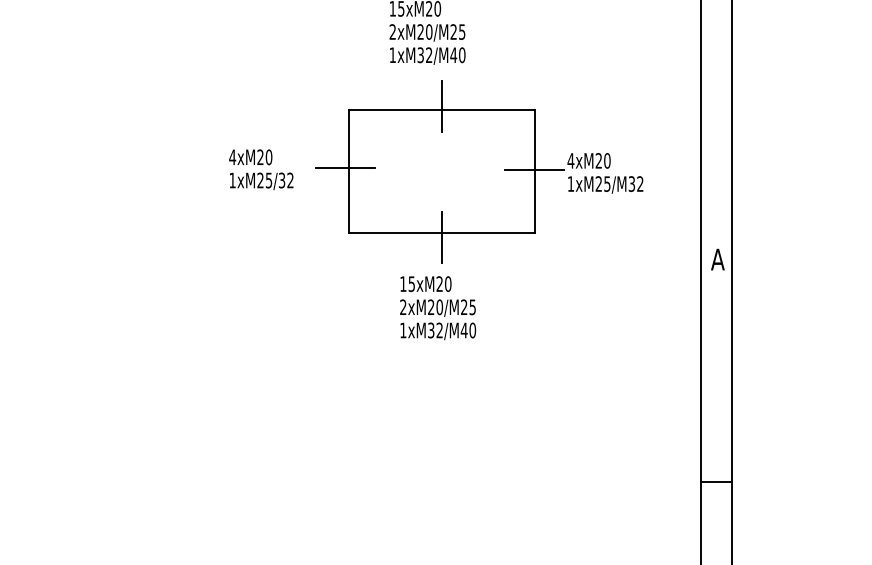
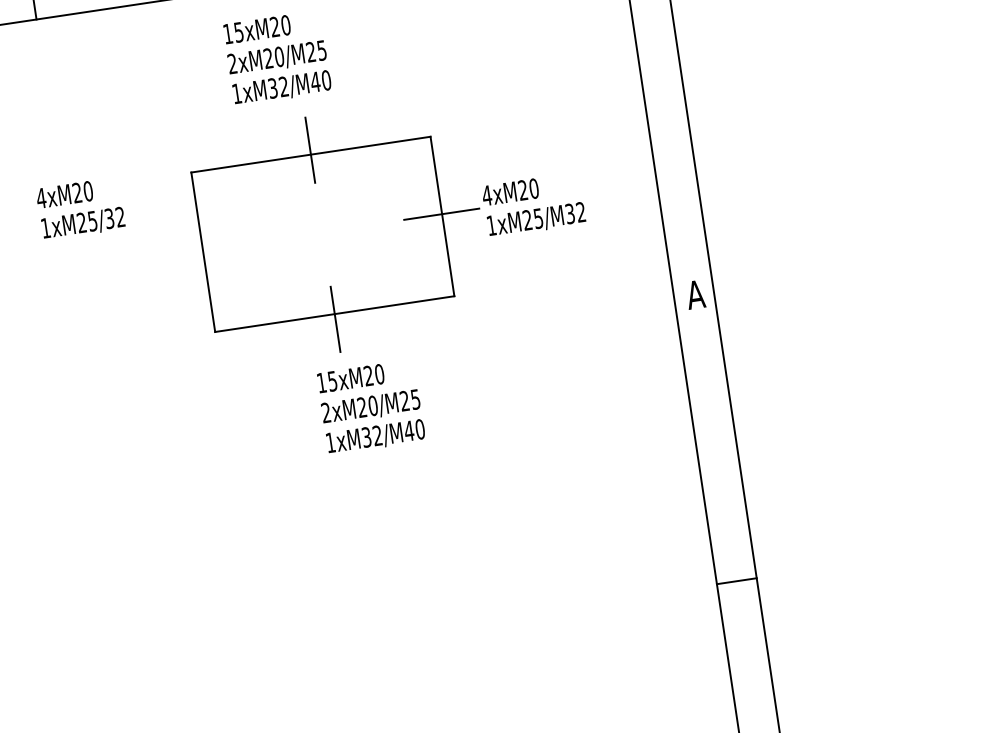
line: (345, 168) -> (197, 249), removed
text: (261, 169) -> (80, 208), moved
text: (438, 308) -> (371, 407), moved

